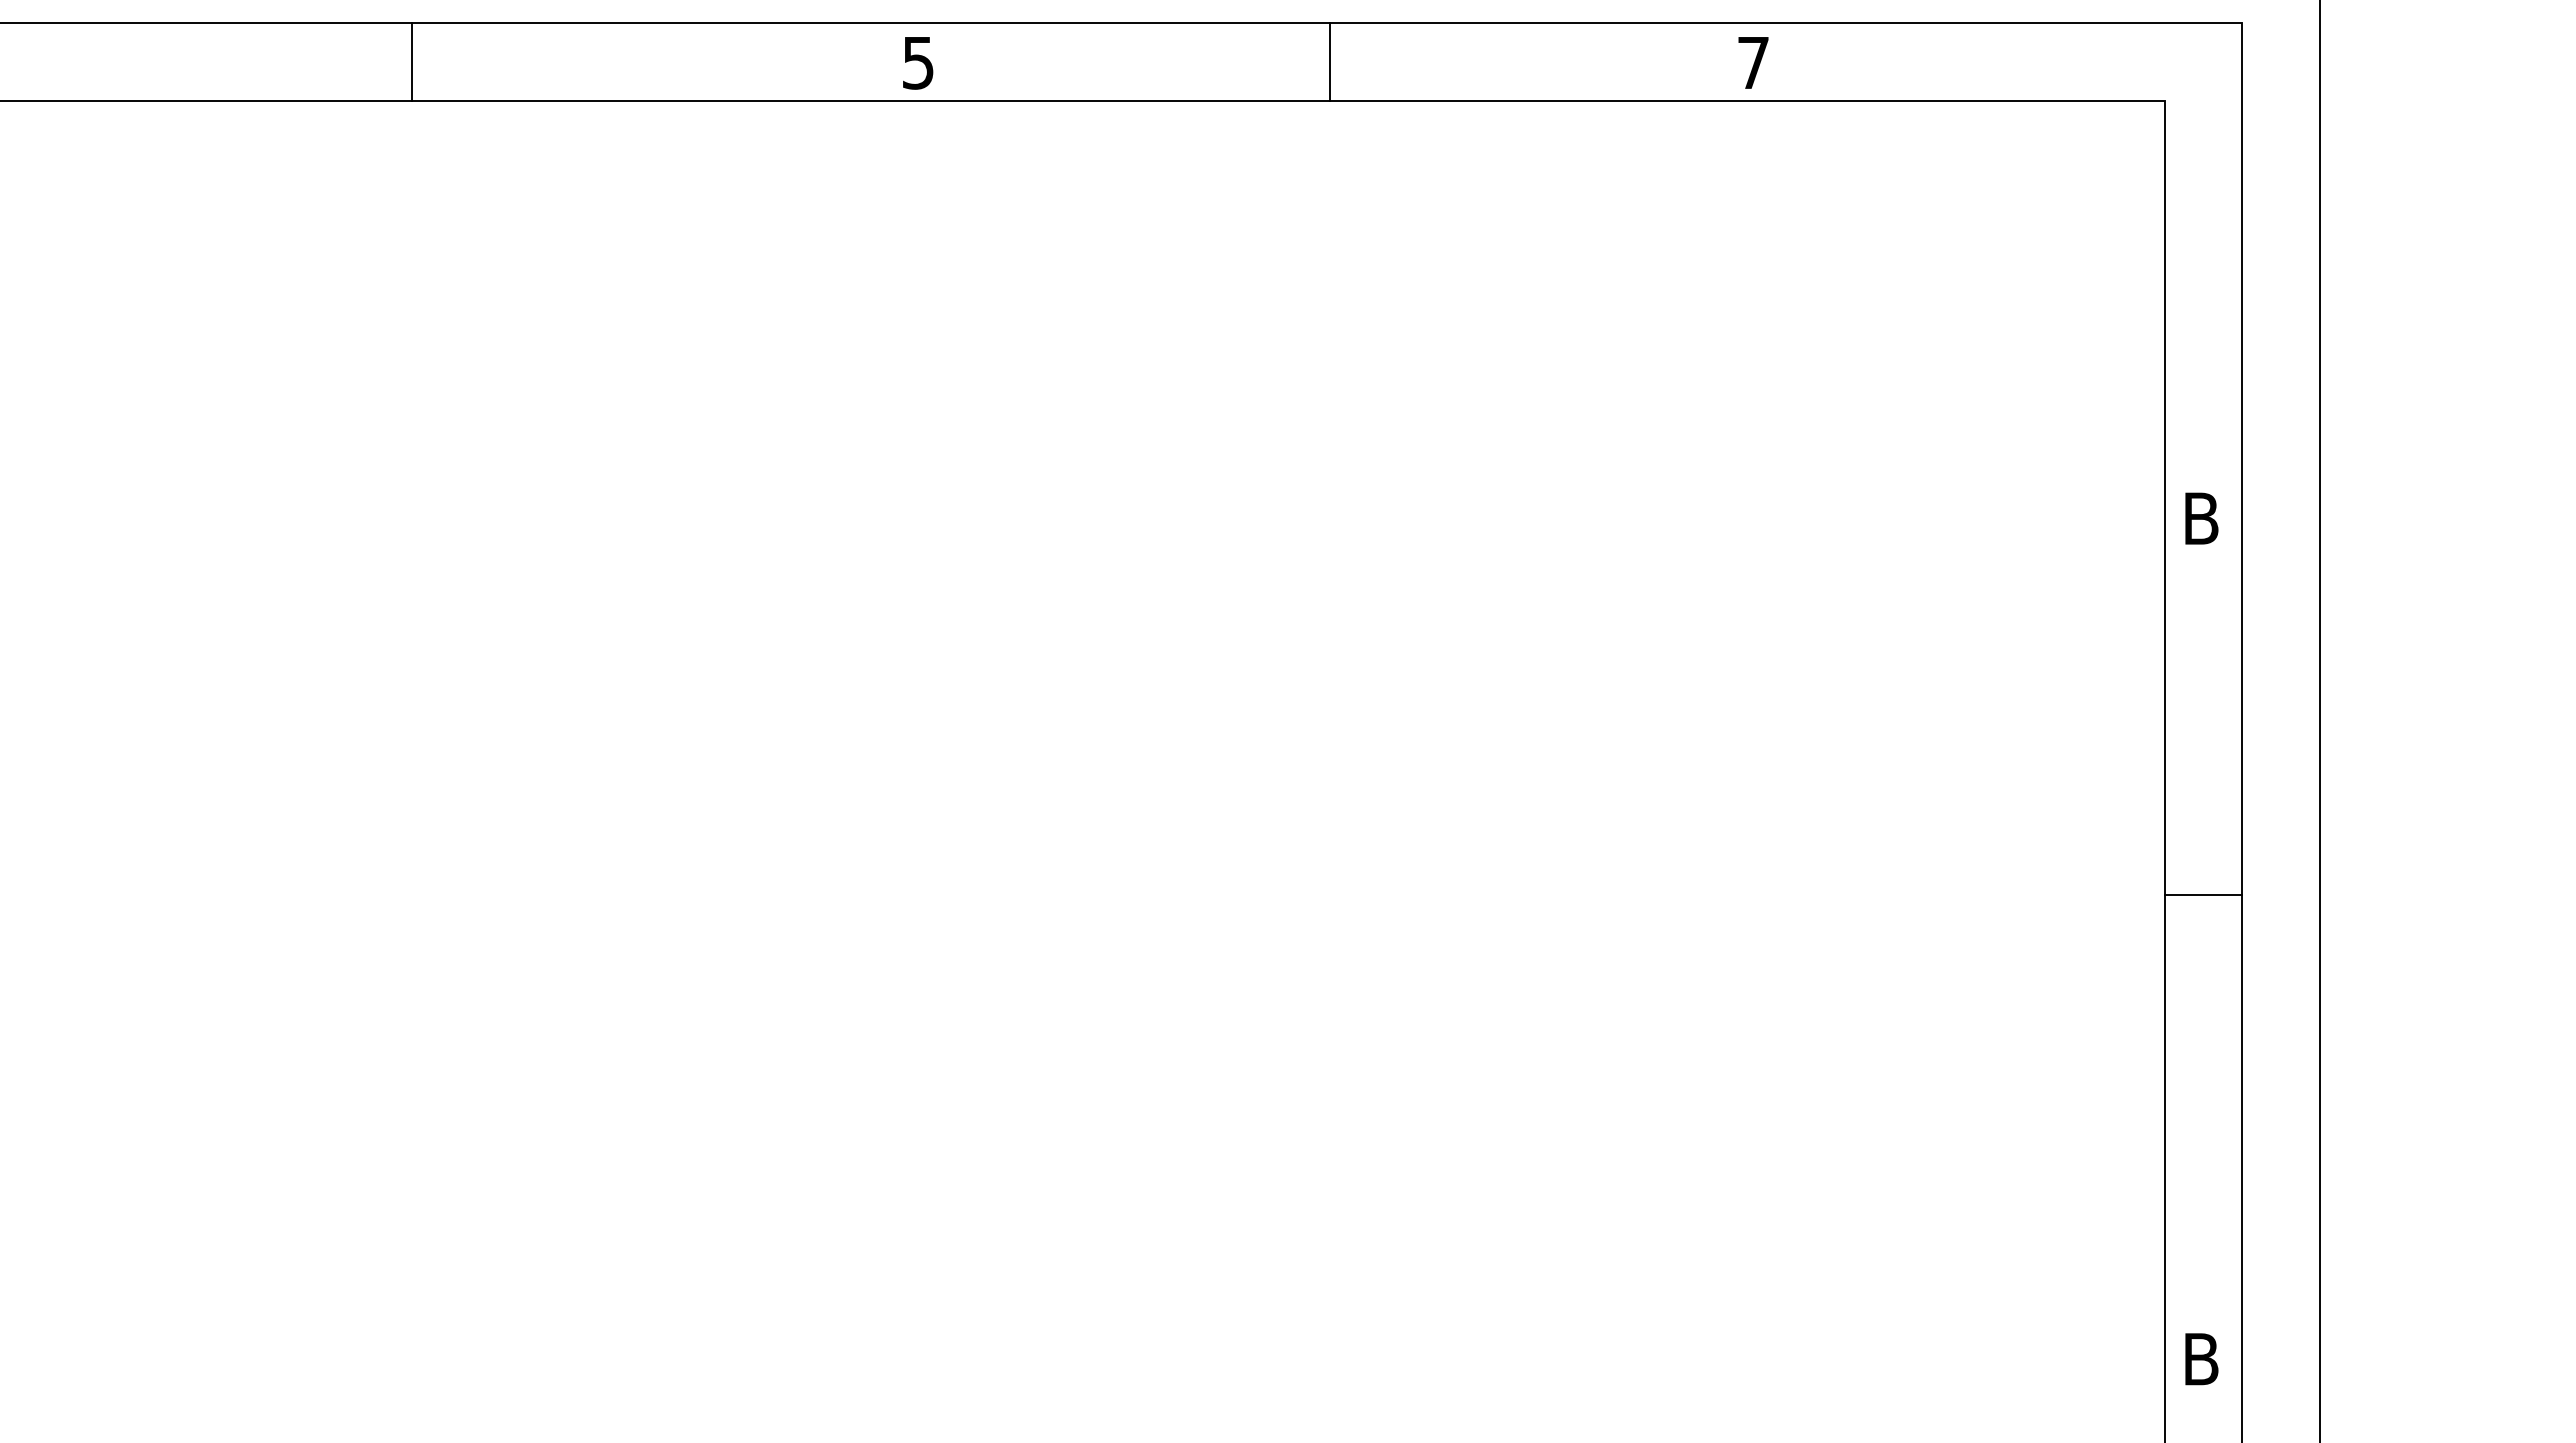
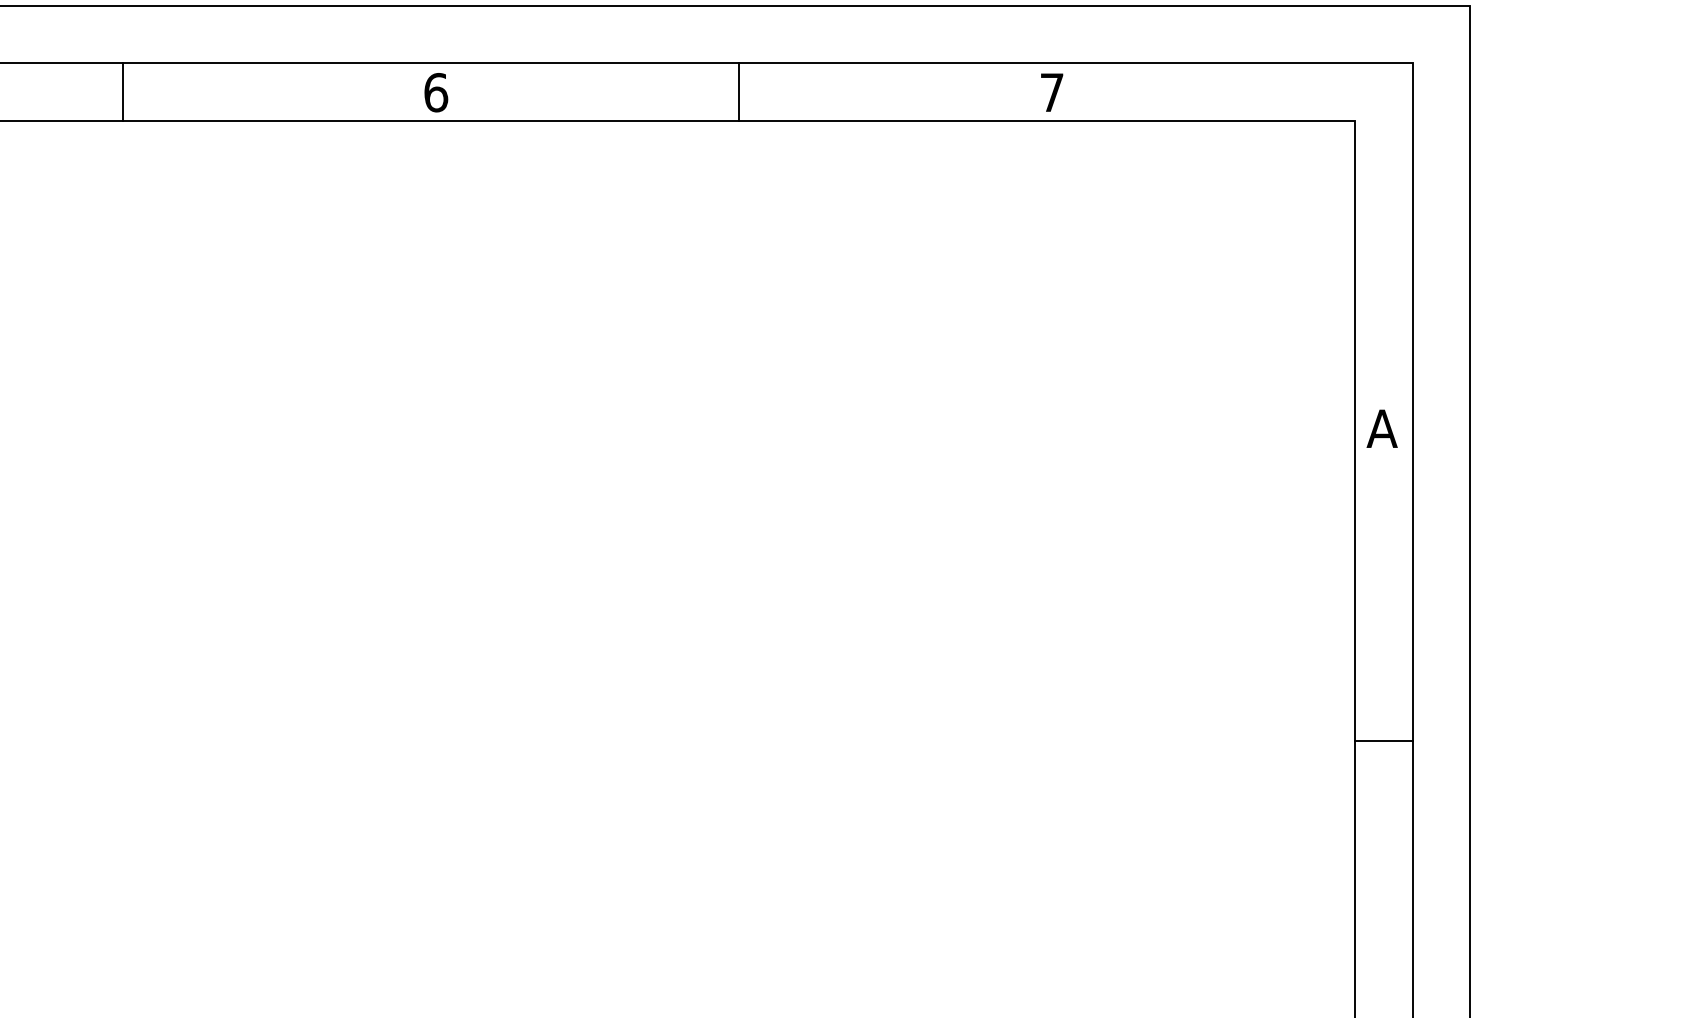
line: (412, 61) -> (123, 91), moved
text: (918, 62) -> (436, 92), 5 -> 6
text: (2200, 518) -> (1381, 428), B -> A
line: (2203, 895) -> (1384, 740), moved

